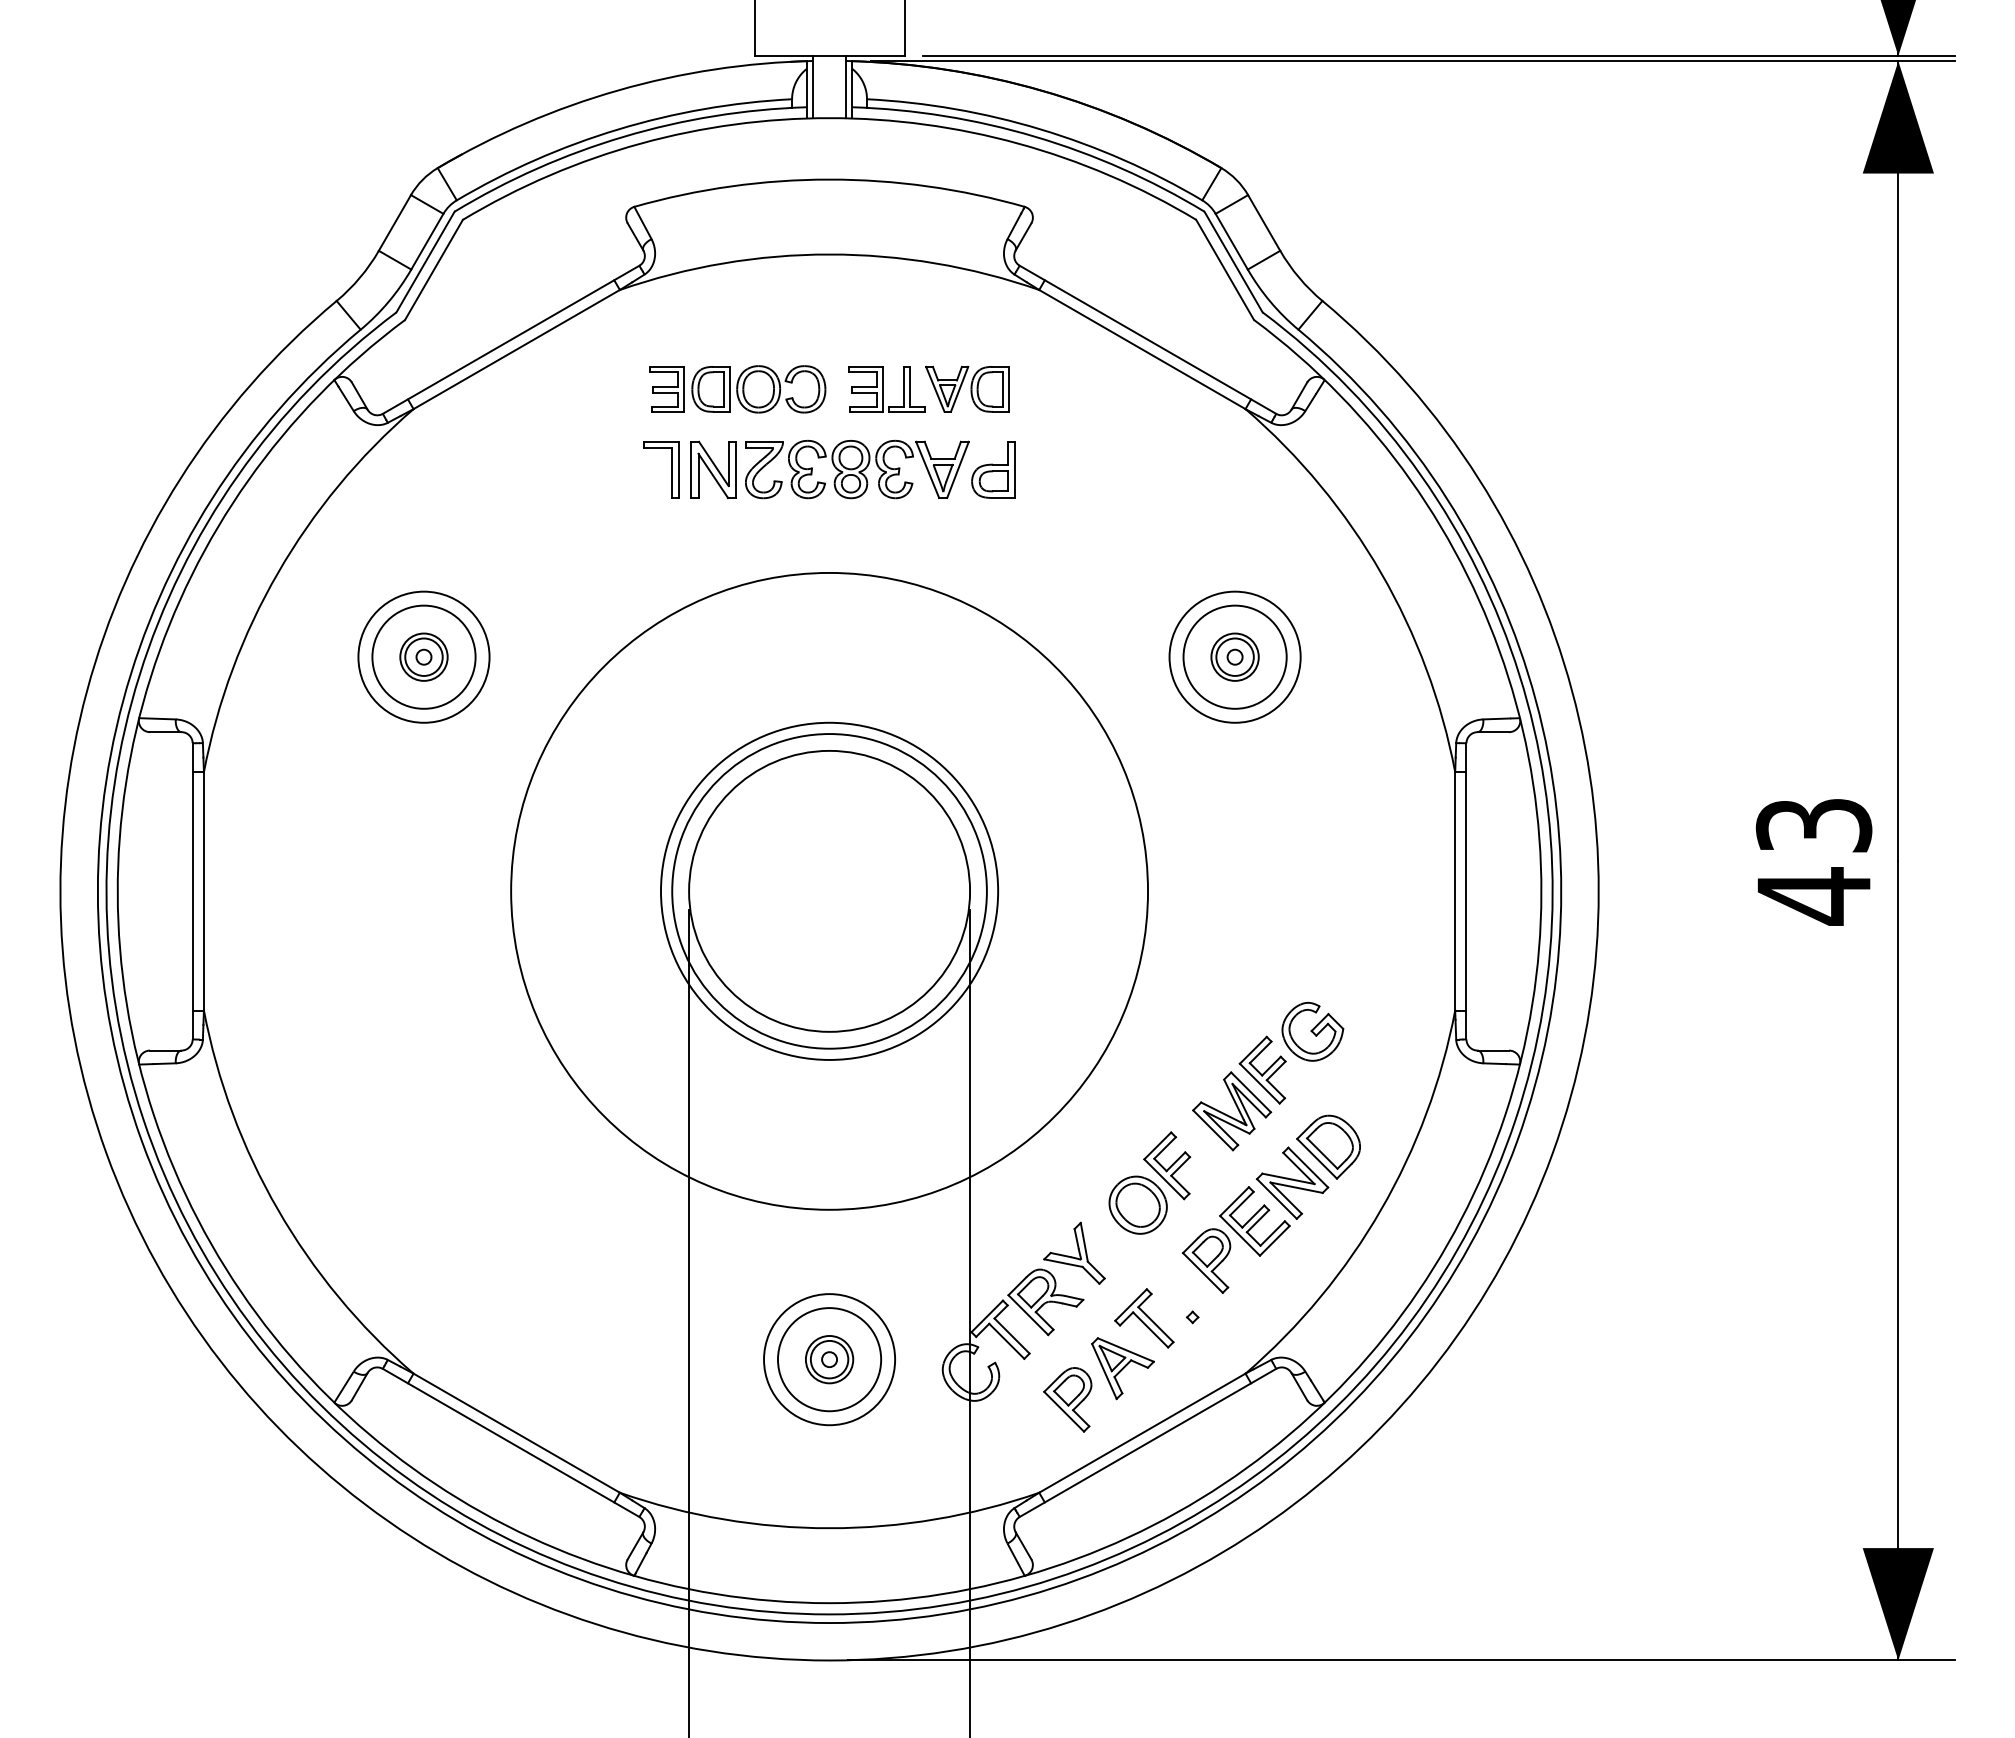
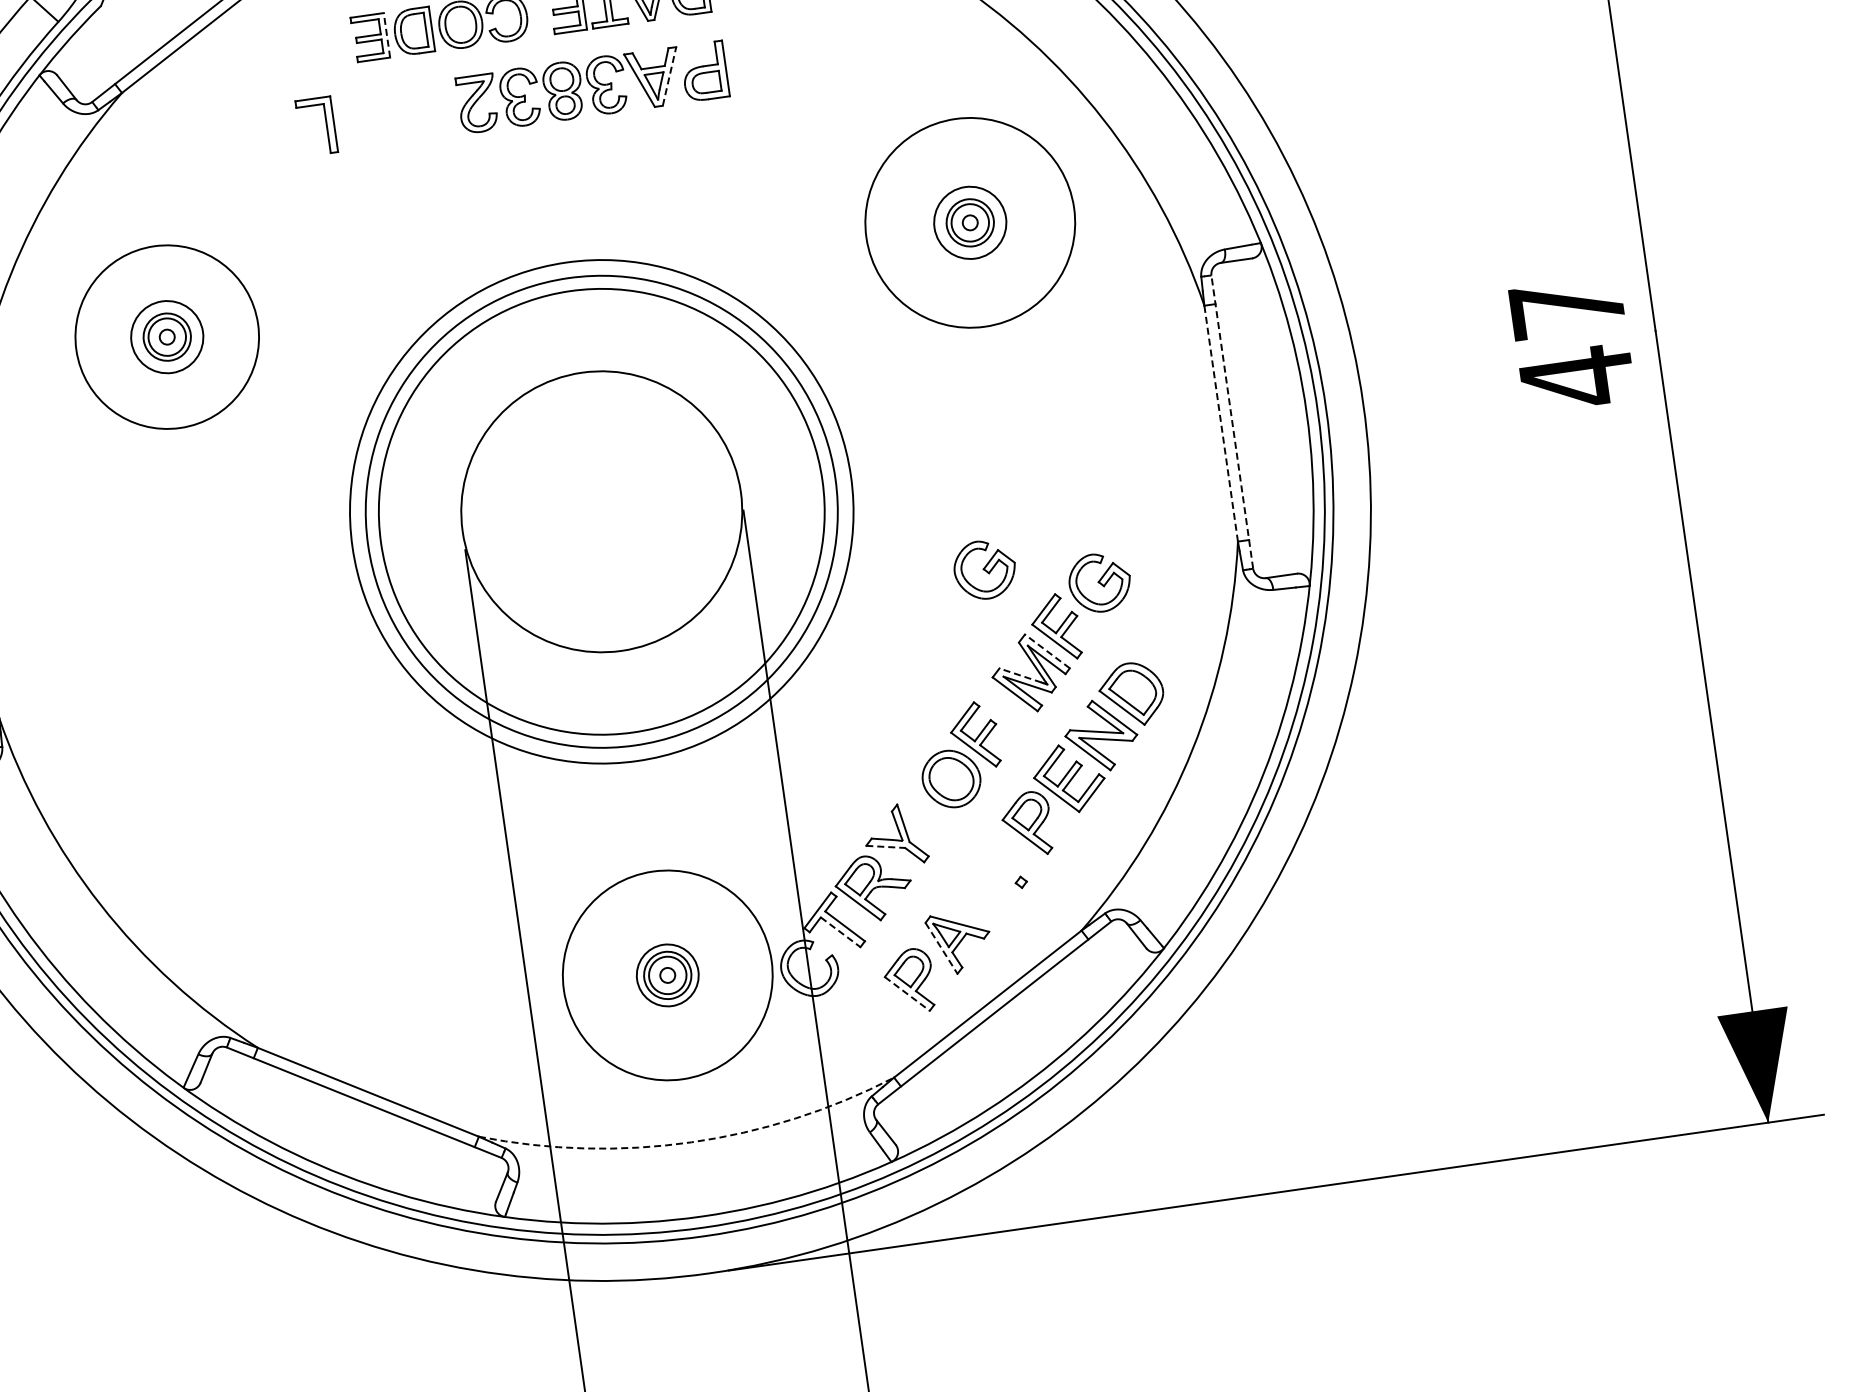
line: (684, 388) -> (387, 34), solid -> dashed
part: (671, 469) -> (326, 124), moved
part: (713, 469) -> (427, 110), removed
line: (958, 469) -> (669, 75), solid -> dashed
circle: (423, 656) -> (166, 336), size x0.7
circle: (423, 656) -> (166, 336), size x1.4
circle: (1234, 656) -> (969, 222), size x0.7
circle: (1234, 656) -> (969, 222), size x1.6
text: (1813, 825) -> (1566, 307), 43 -> 47
circle: (829, 890) -> (601, 510), size x0.7
circle: (829, 890) -> (601, 510), size x1.4
line: (1455, 890) -> (1221, 422), solid -> dashed
circle: (829, 891) -> (601, 511), size x1.6
line: (1466, 891) -> (1232, 422), solid -> dashed
part: (1200, 1002) -> (984, 569), added
line: (1250, 1092) -> (1046, 651), solid -> dashed
line: (1220, 1112) -> (1019, 675), solid -> dashed
line: (1063, 1263) -> (885, 847), solid -> dashed
part: (1144, 1318) -> (973, 890), removed
line: (1006, 1341) -> (840, 932), solid -> dashed
circle: (829, 1359) -> (667, 975), size x0.6
circle: (829, 1359) -> (667, 975), size x1.6
line: (1104, 1371) -> (941, 948), solid -> dashed
line: (1064, 1412) -> (907, 994), solid -> dashed
arc: (829, 1528) -> (691, 1142), solid -> dashed

